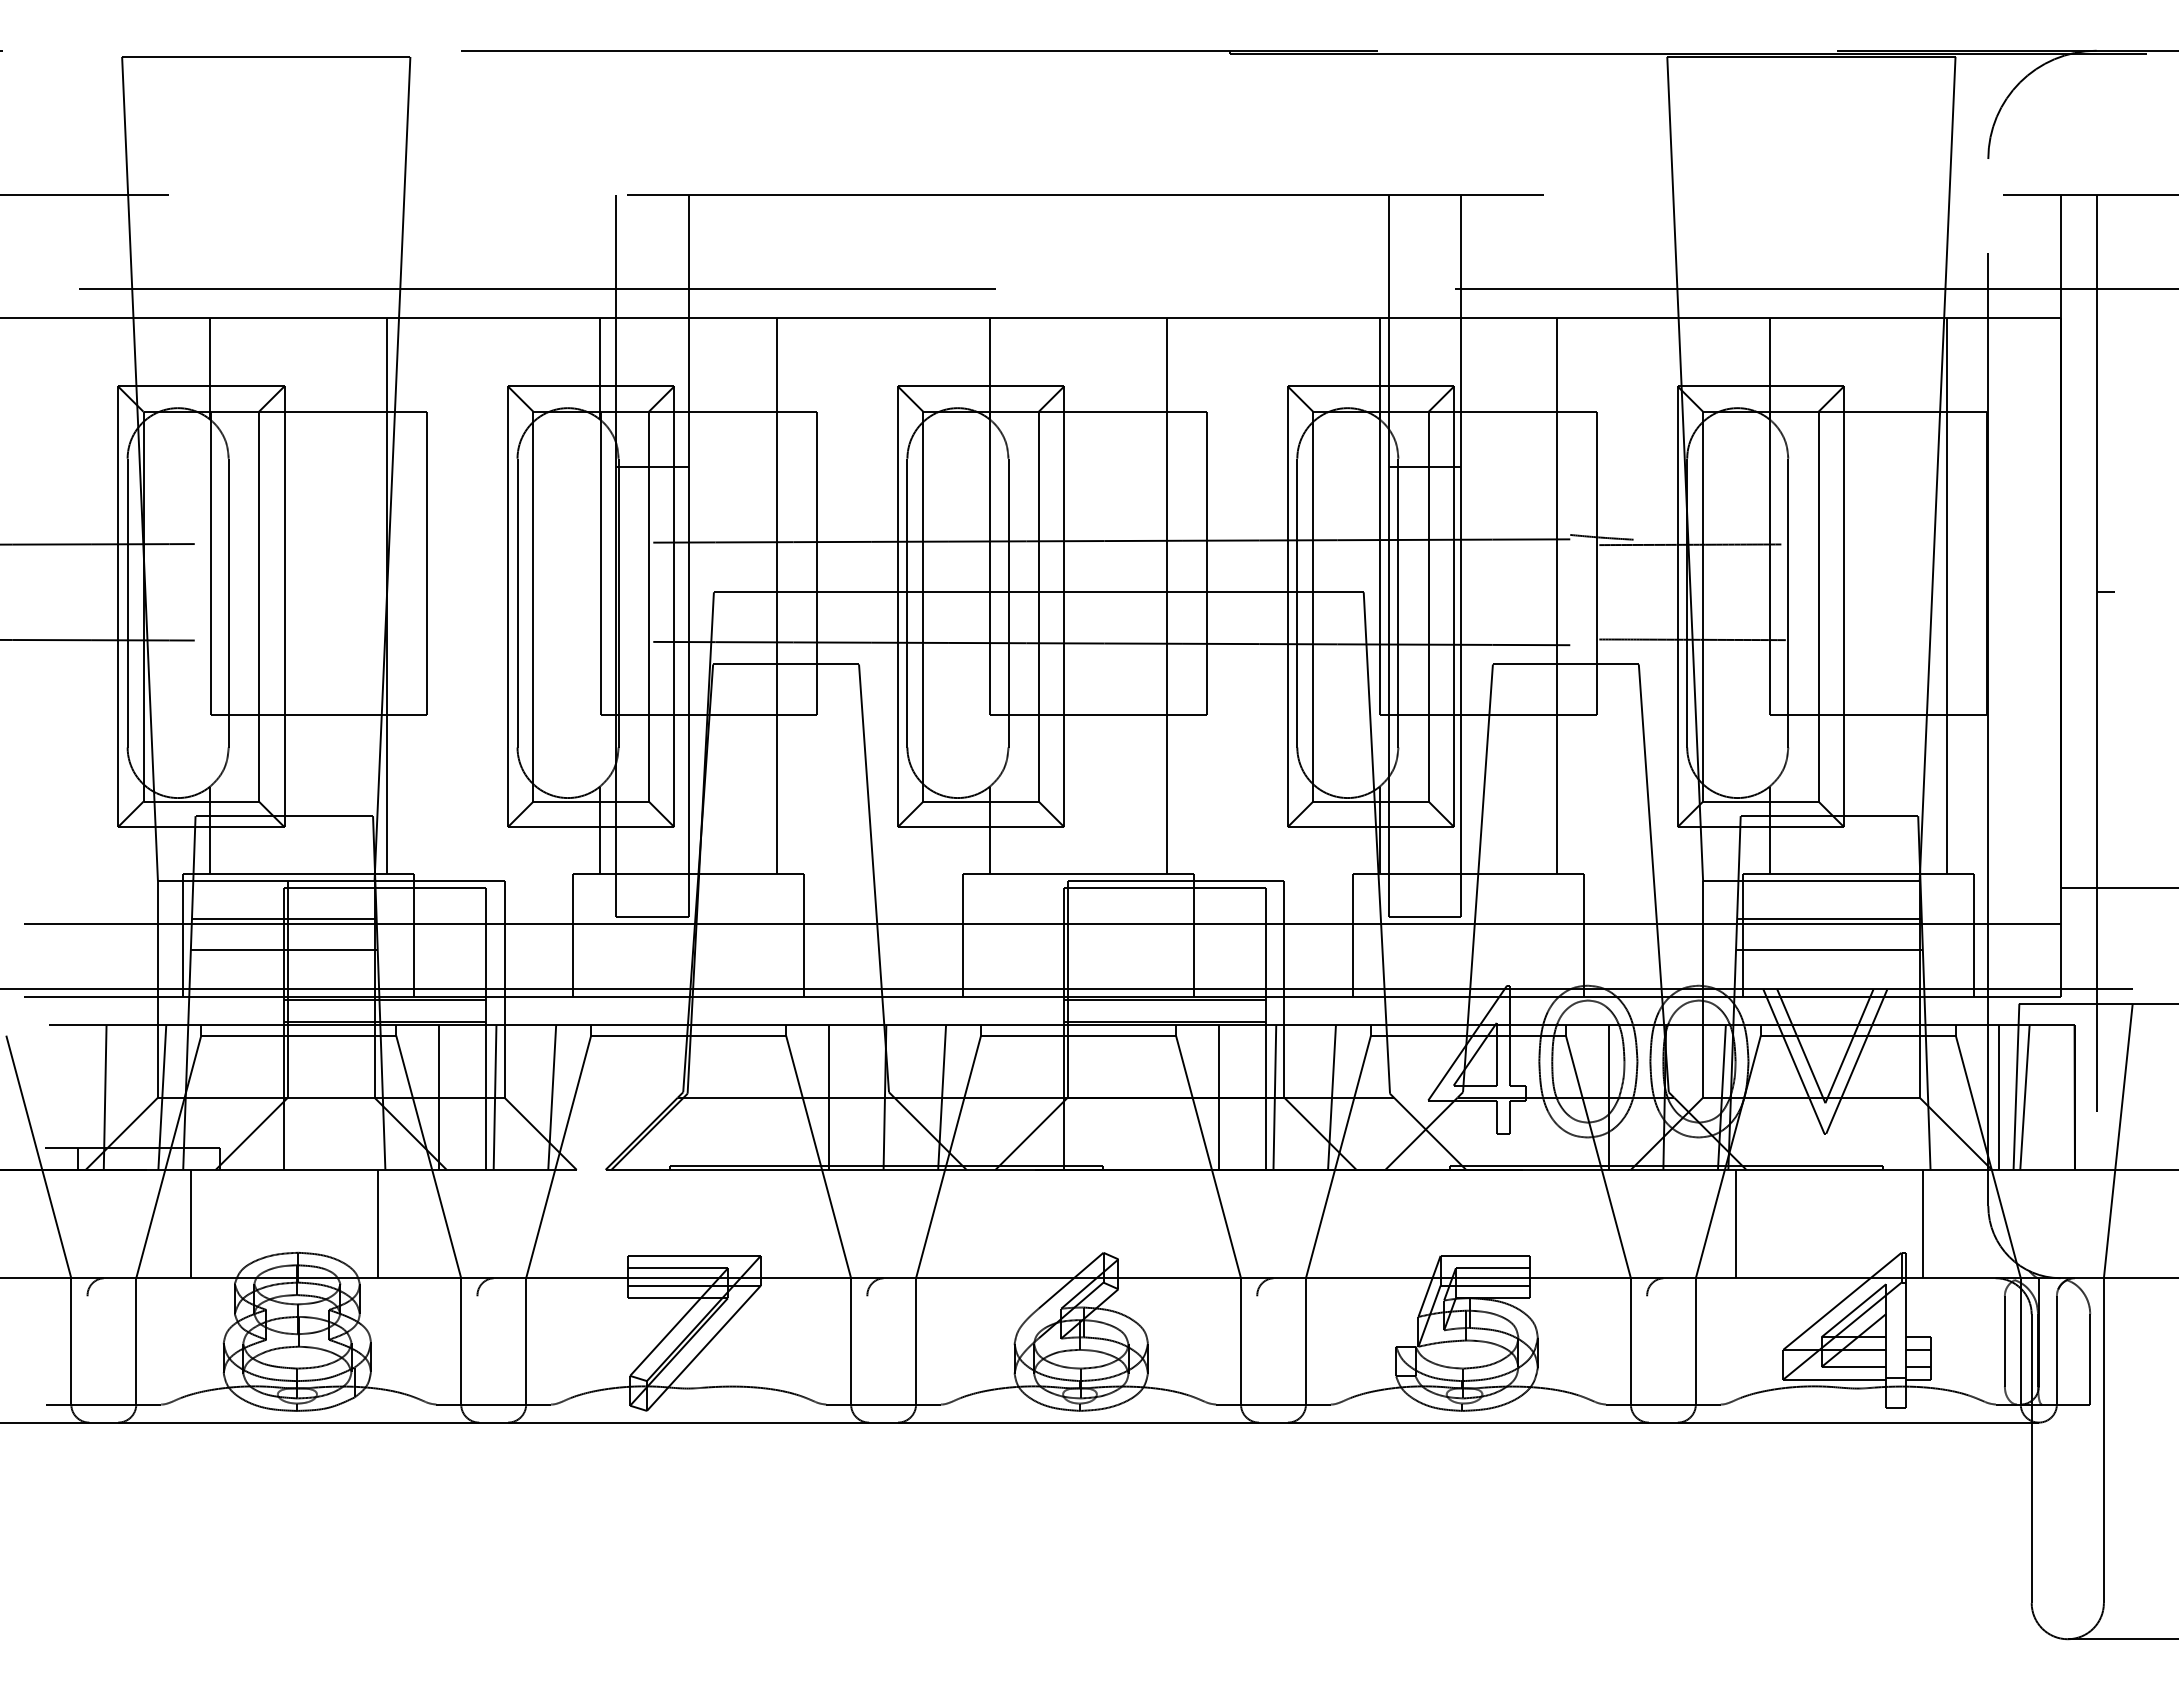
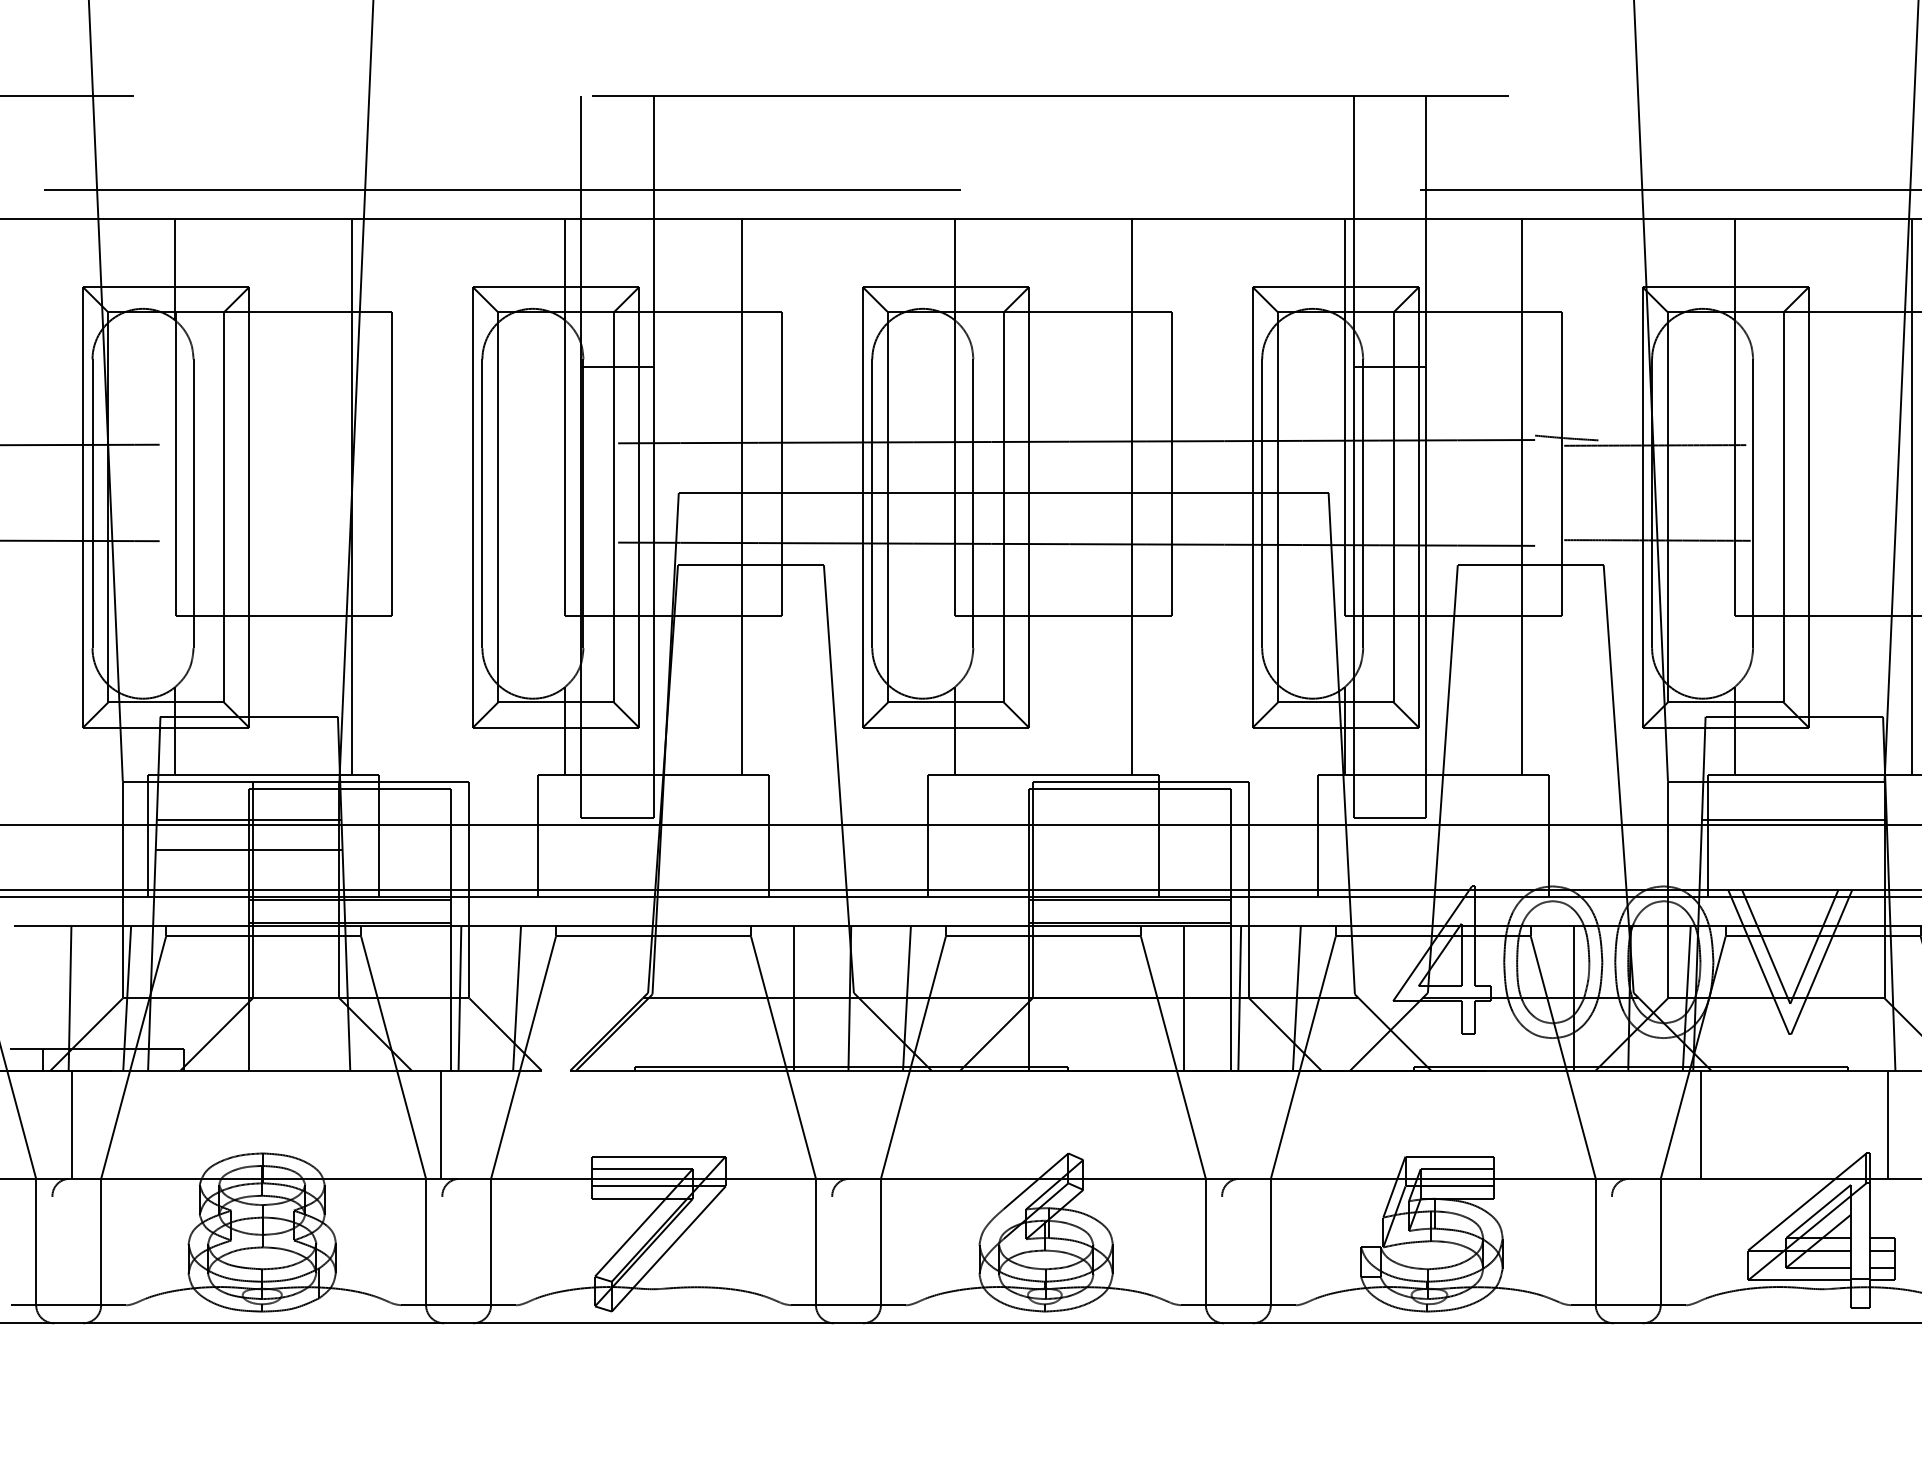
line: (1829, 949) -> (1794, 850), removed
line: (439, 1097) -> (404, 998), removed
line: (190, 1223) -> (71, 1124), moved
line: (377, 1223) -> (440, 1124), moved

